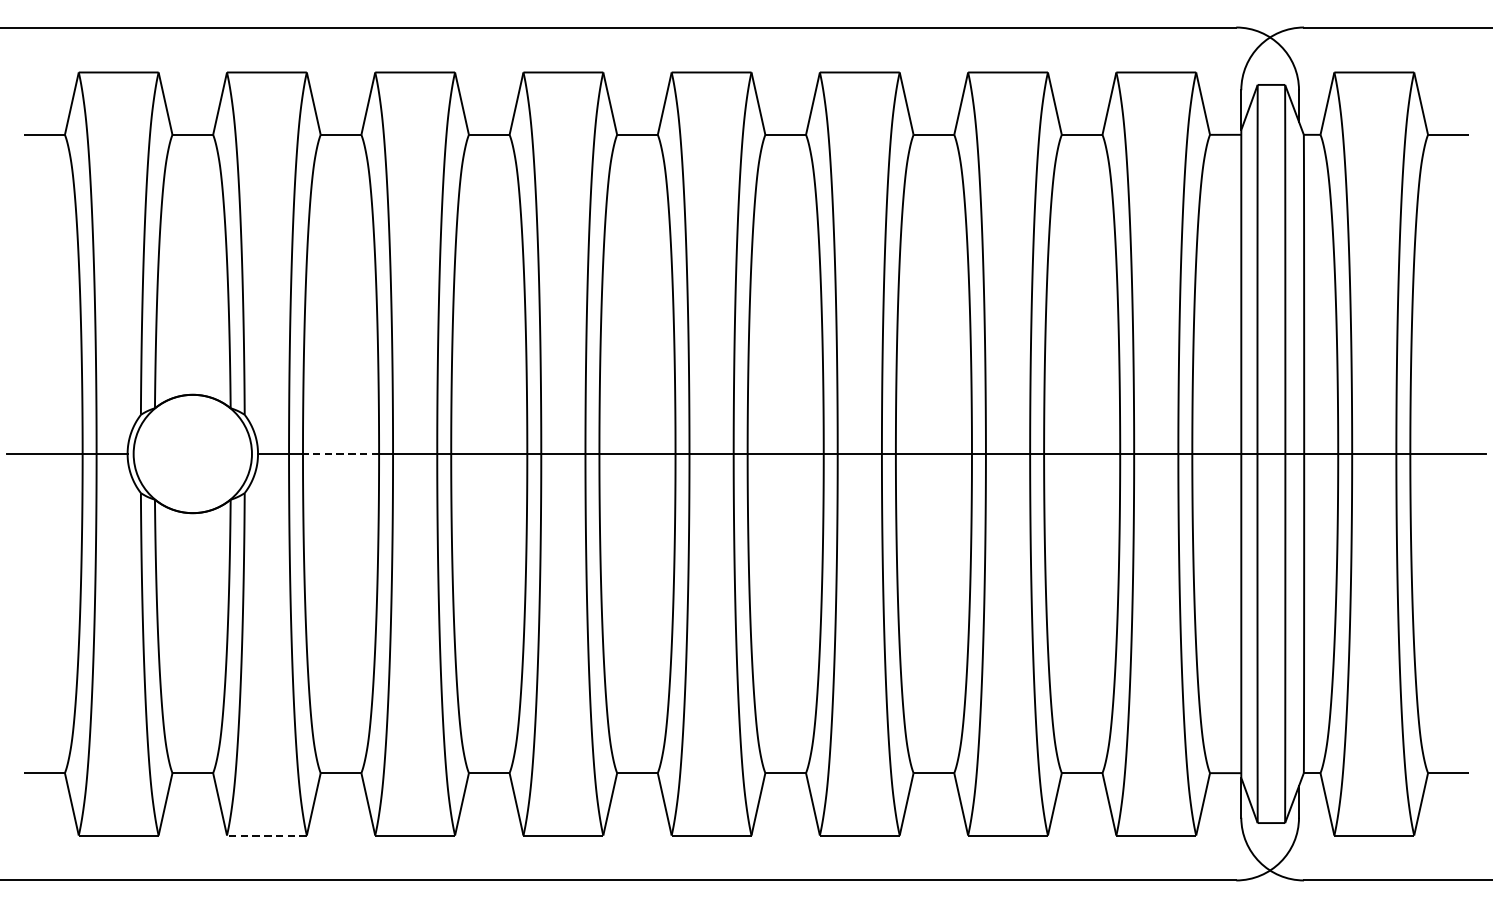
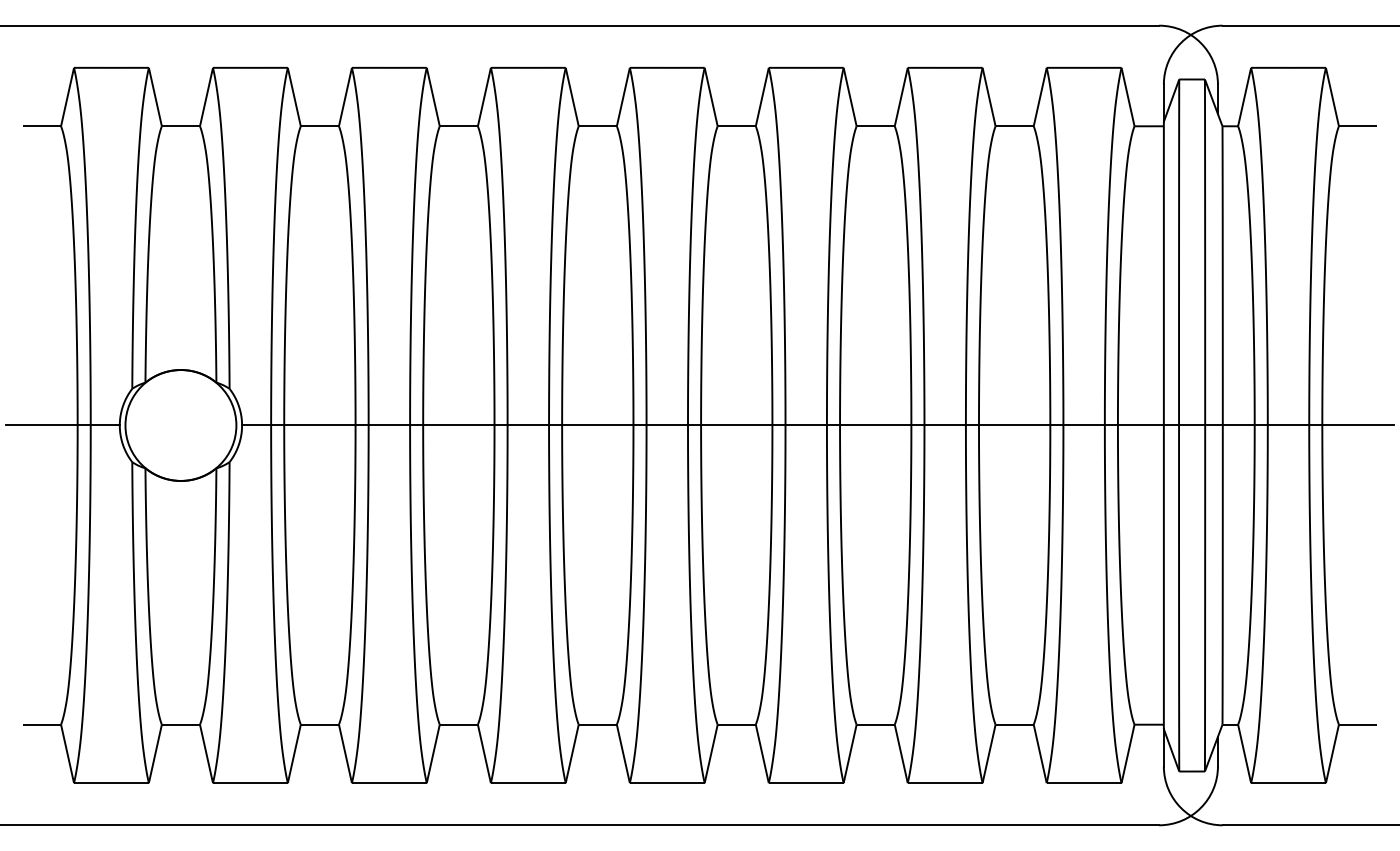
line: (340, 454) -> (319, 425), dashed -> solid
line: (267, 835) -> (250, 783), dashed -> solid

